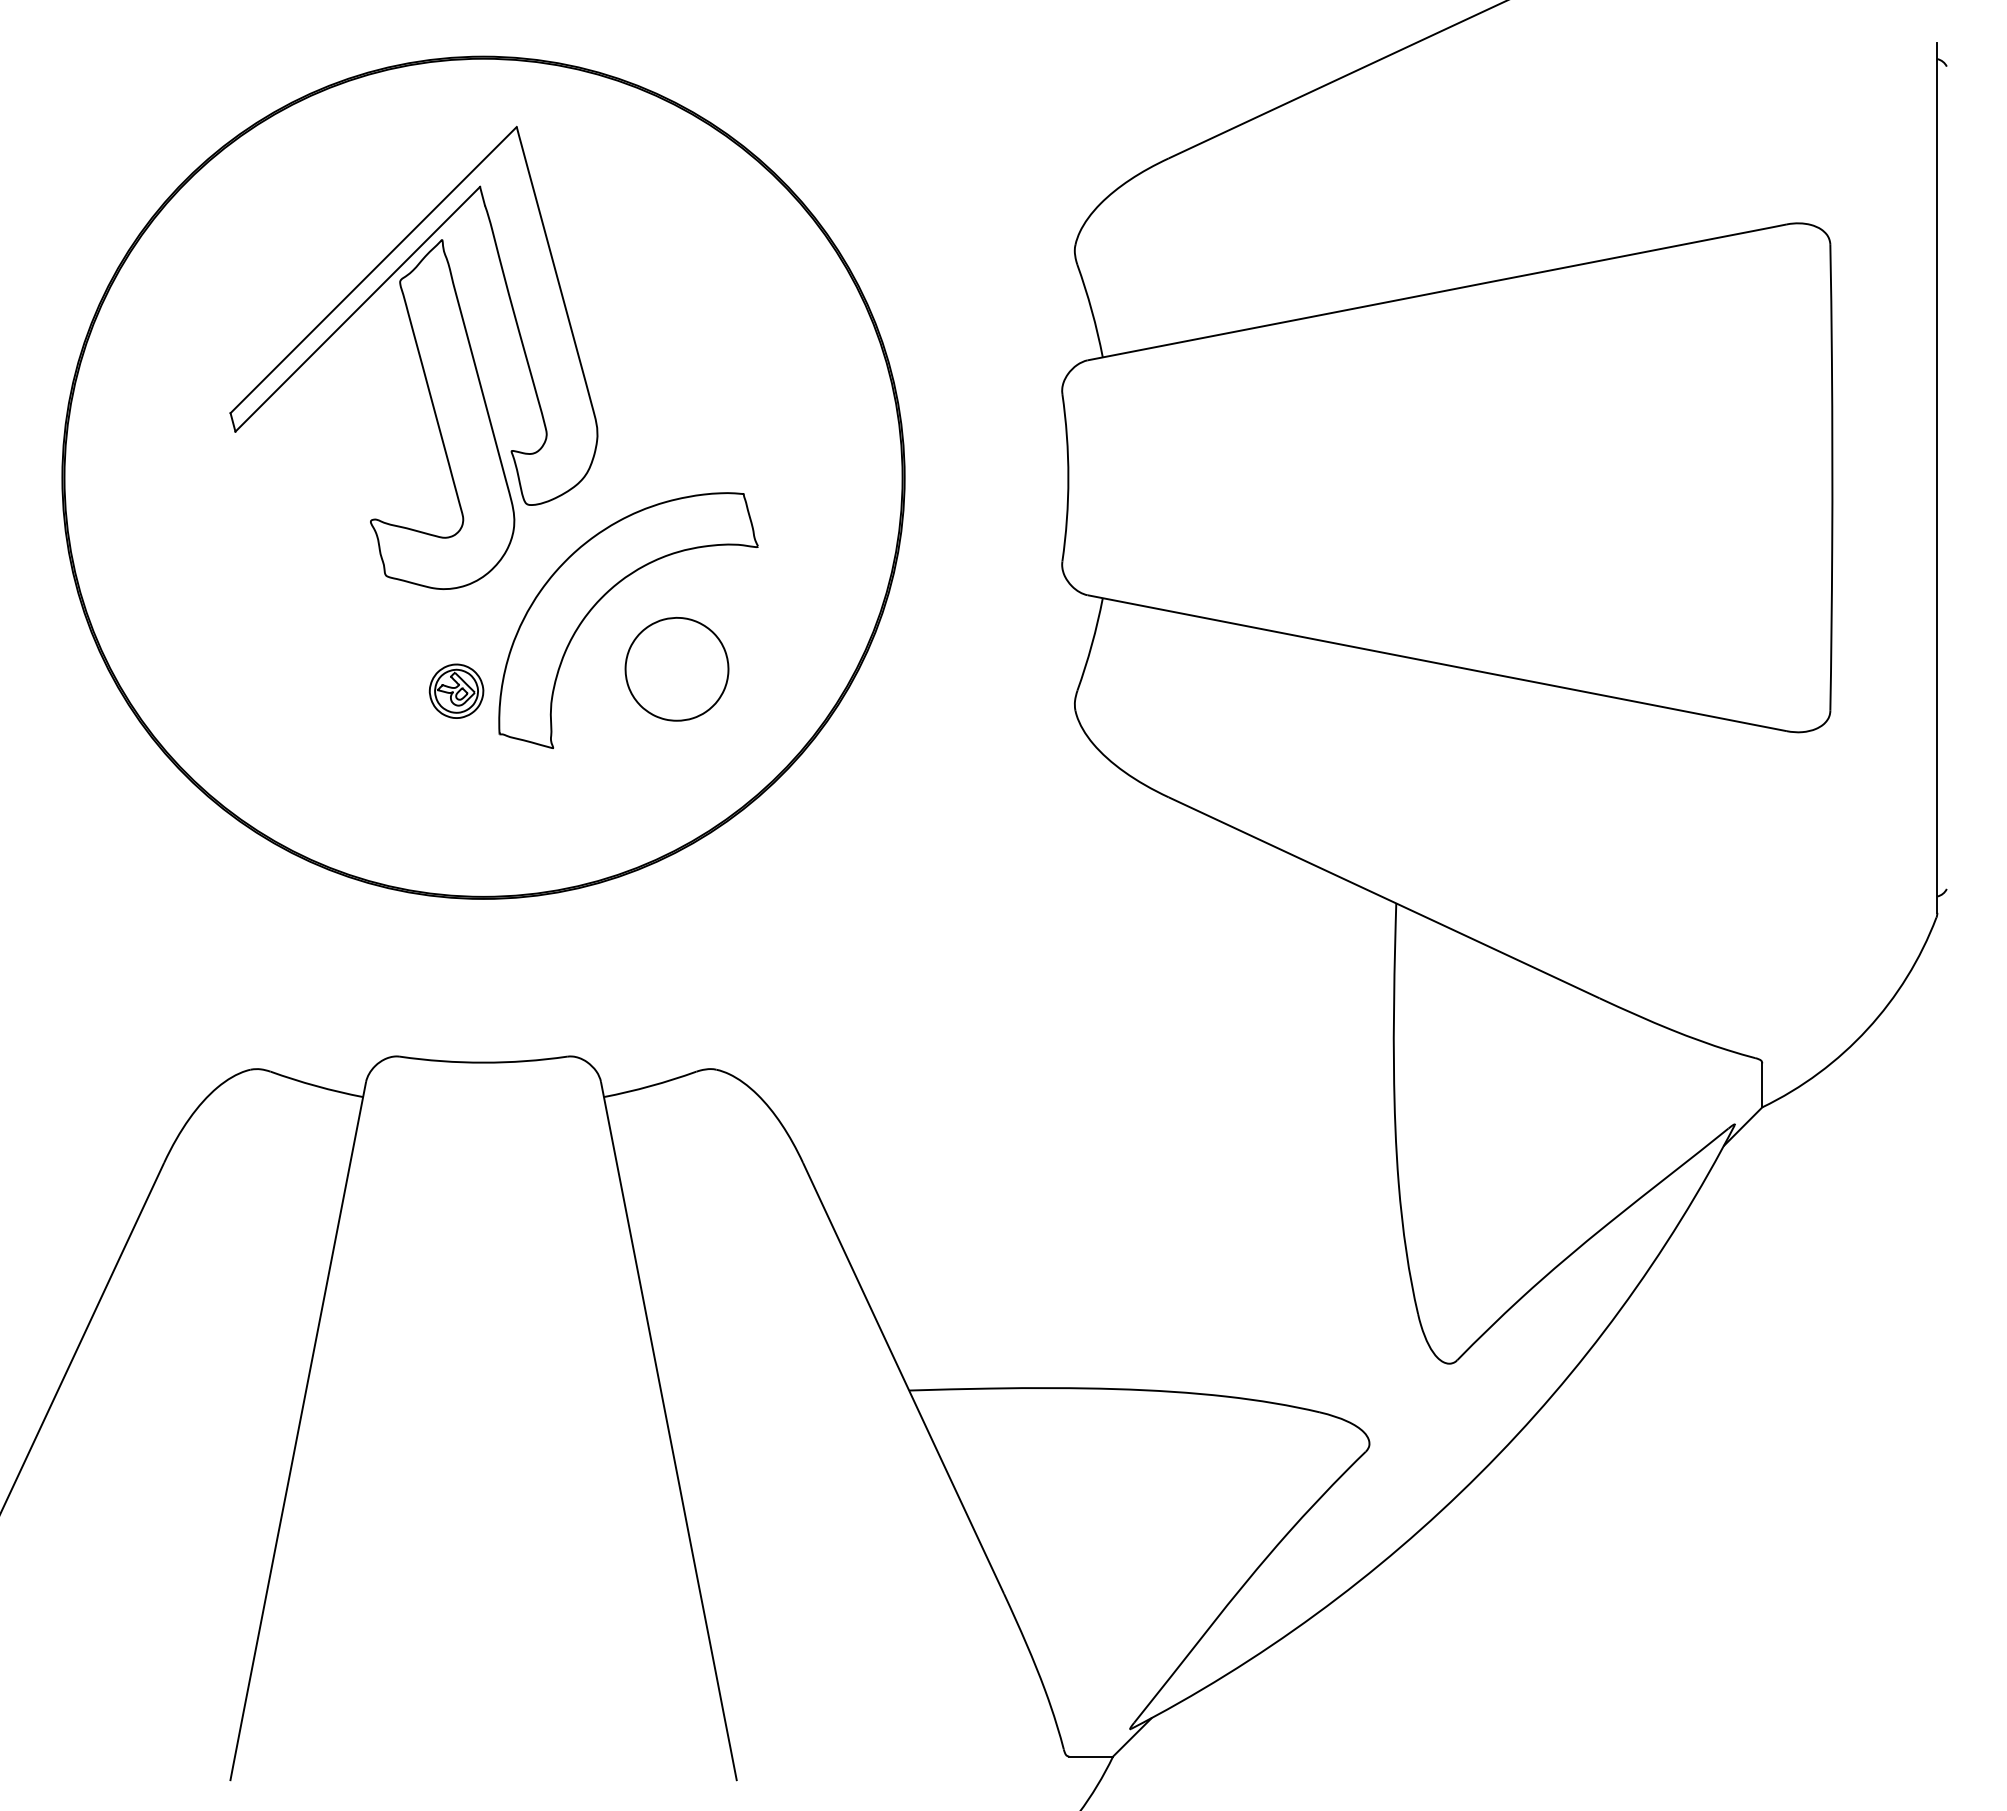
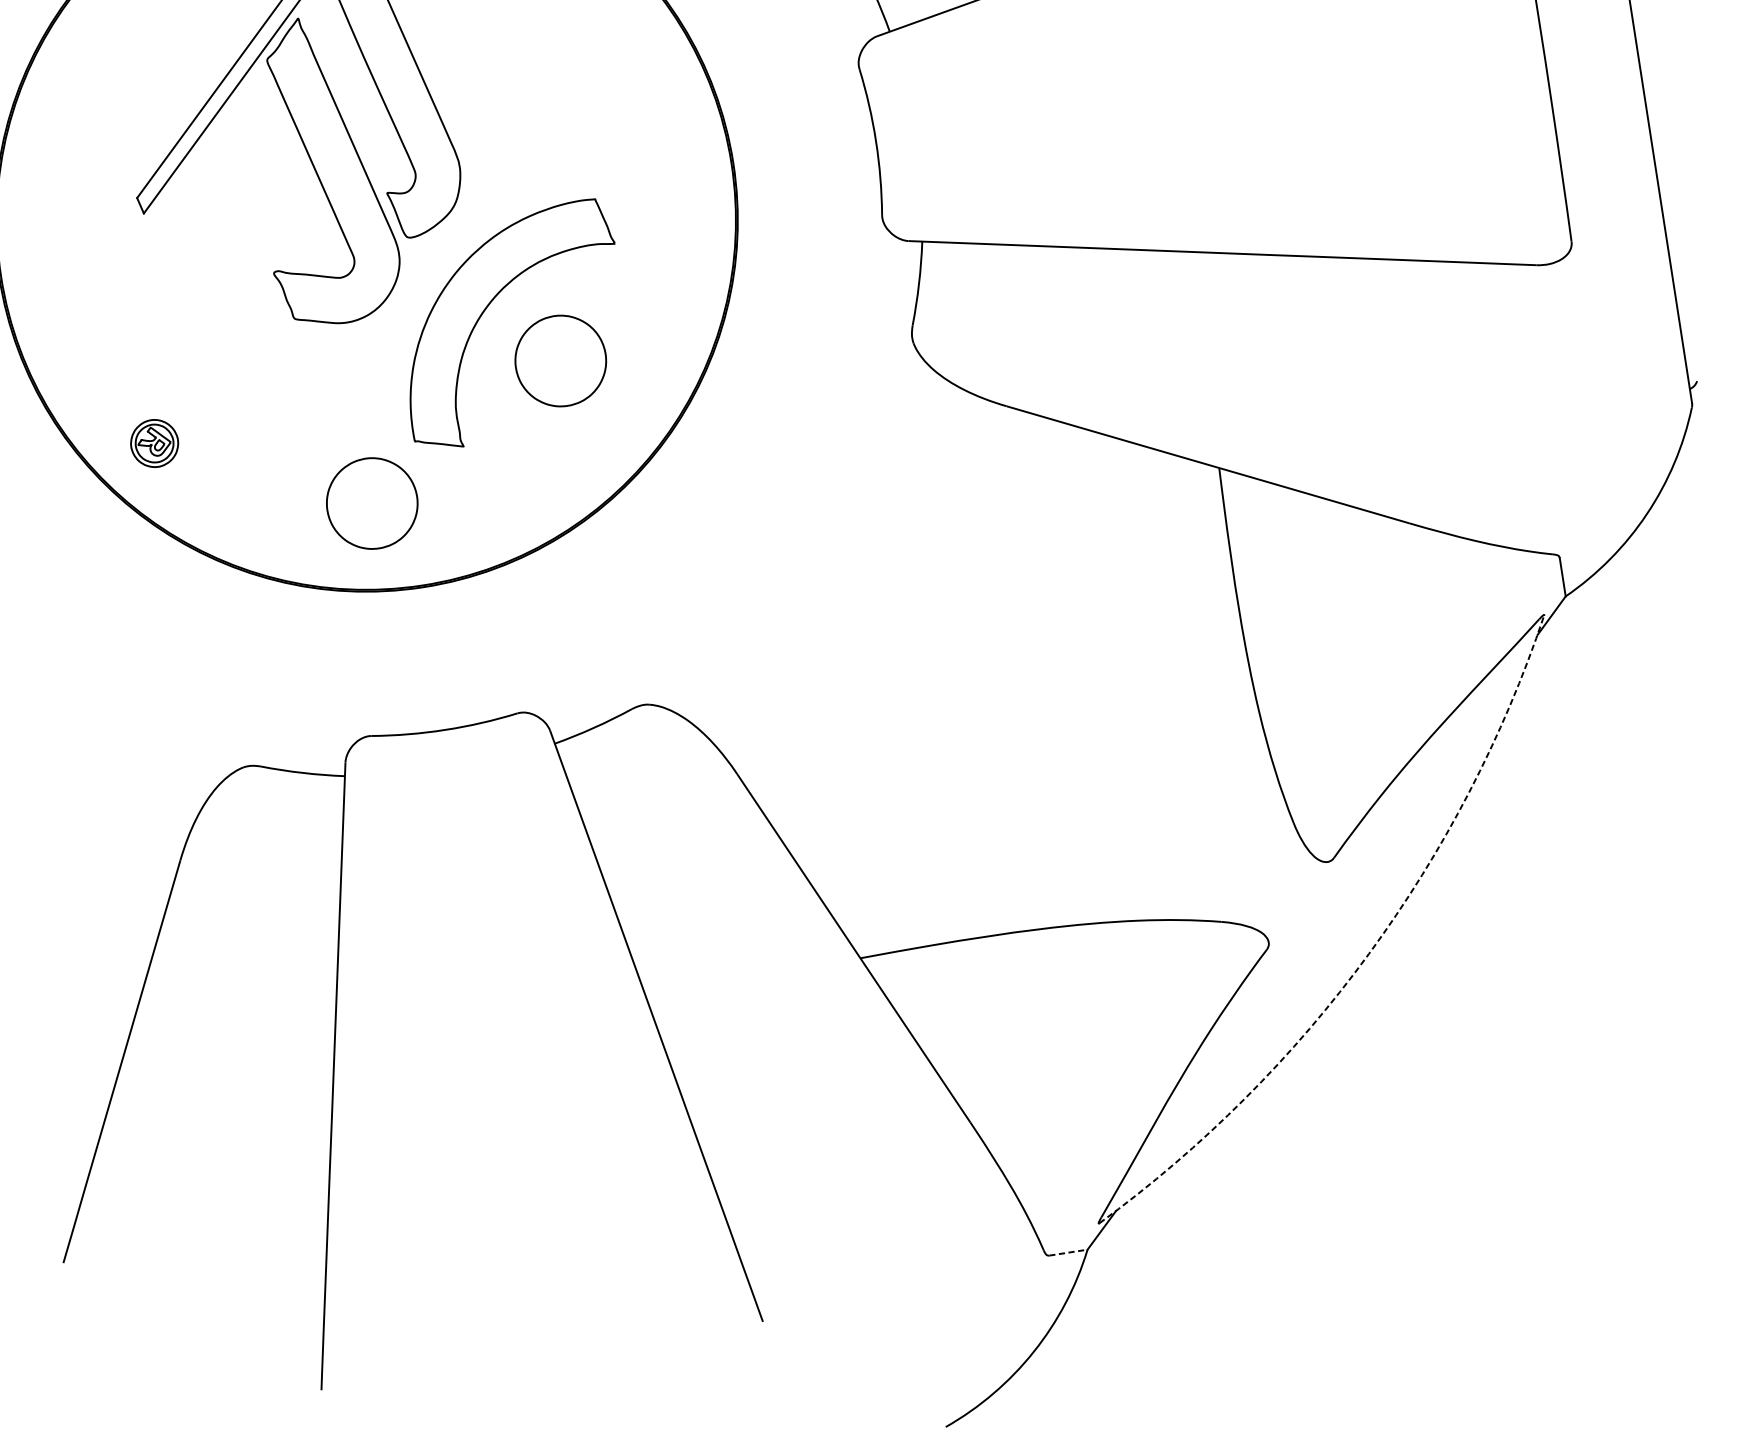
part: (456, 690) -> (154, 442), moved
part: (440, 795) -> (371, 502), added
arc: (1479, 1473) -> (1368, 953), solid -> dashed
line: (1091, 1756) -> (1068, 1252), solid -> dashed

